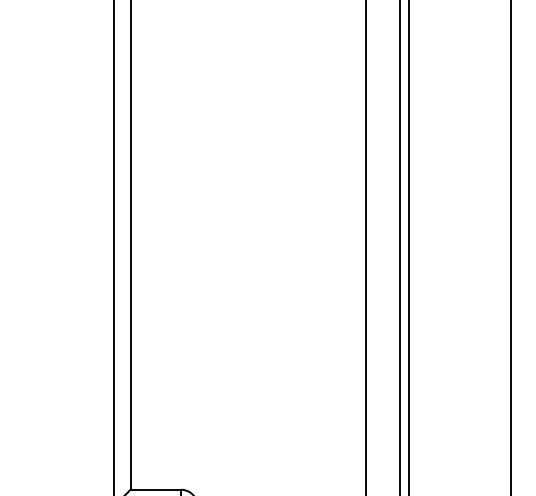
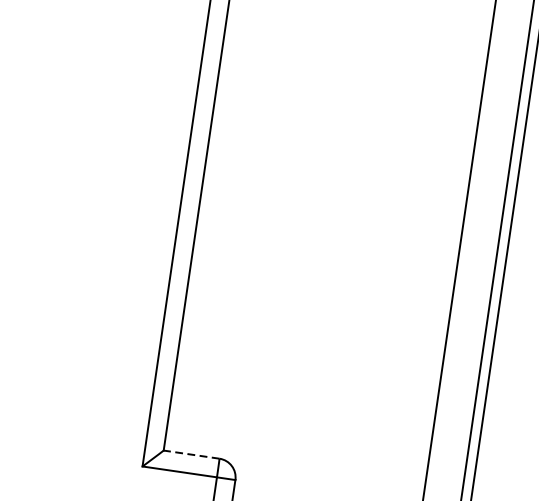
line: (155, 489) -> (191, 454), solid -> dashed

